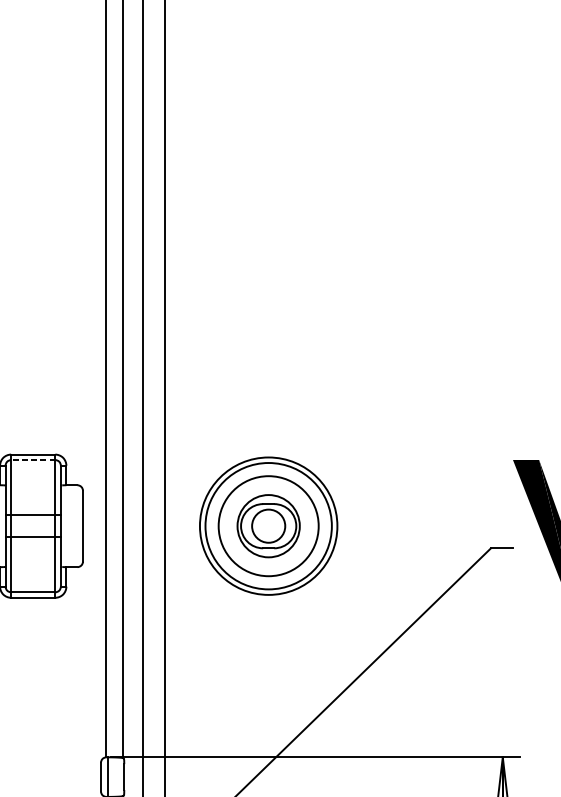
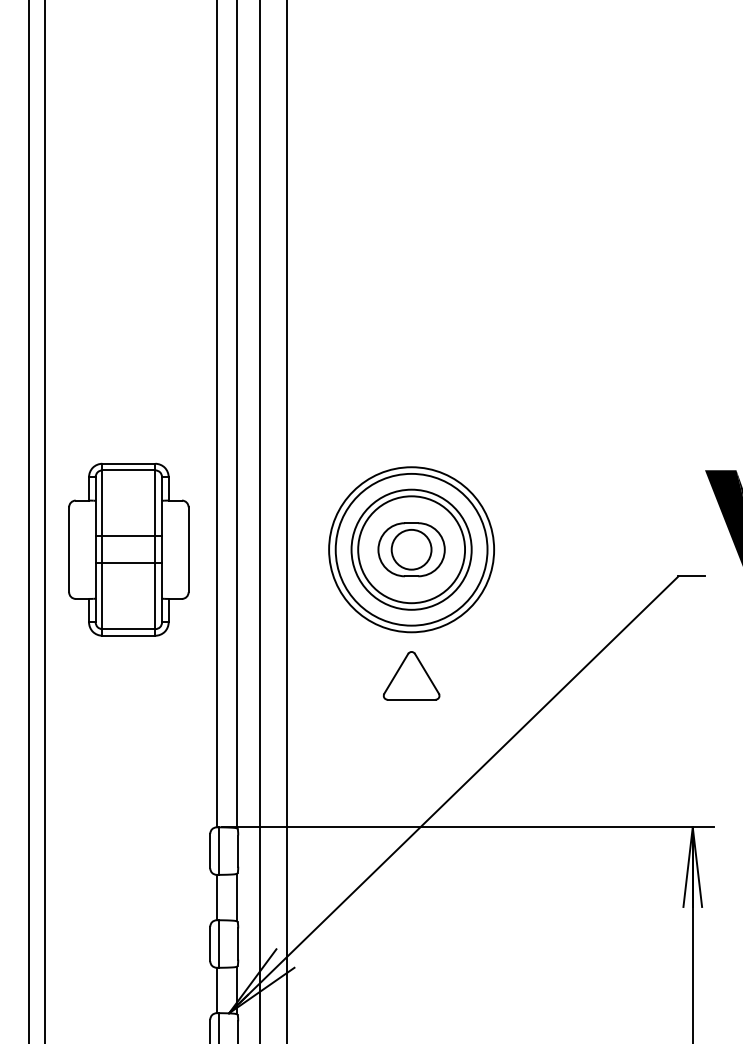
line: (32, 460) -> (128, 470), dashed -> solid
circle: (268, 525) -> (411, 549), size x1.43
part: (268, 630) -> (411, 675), added

